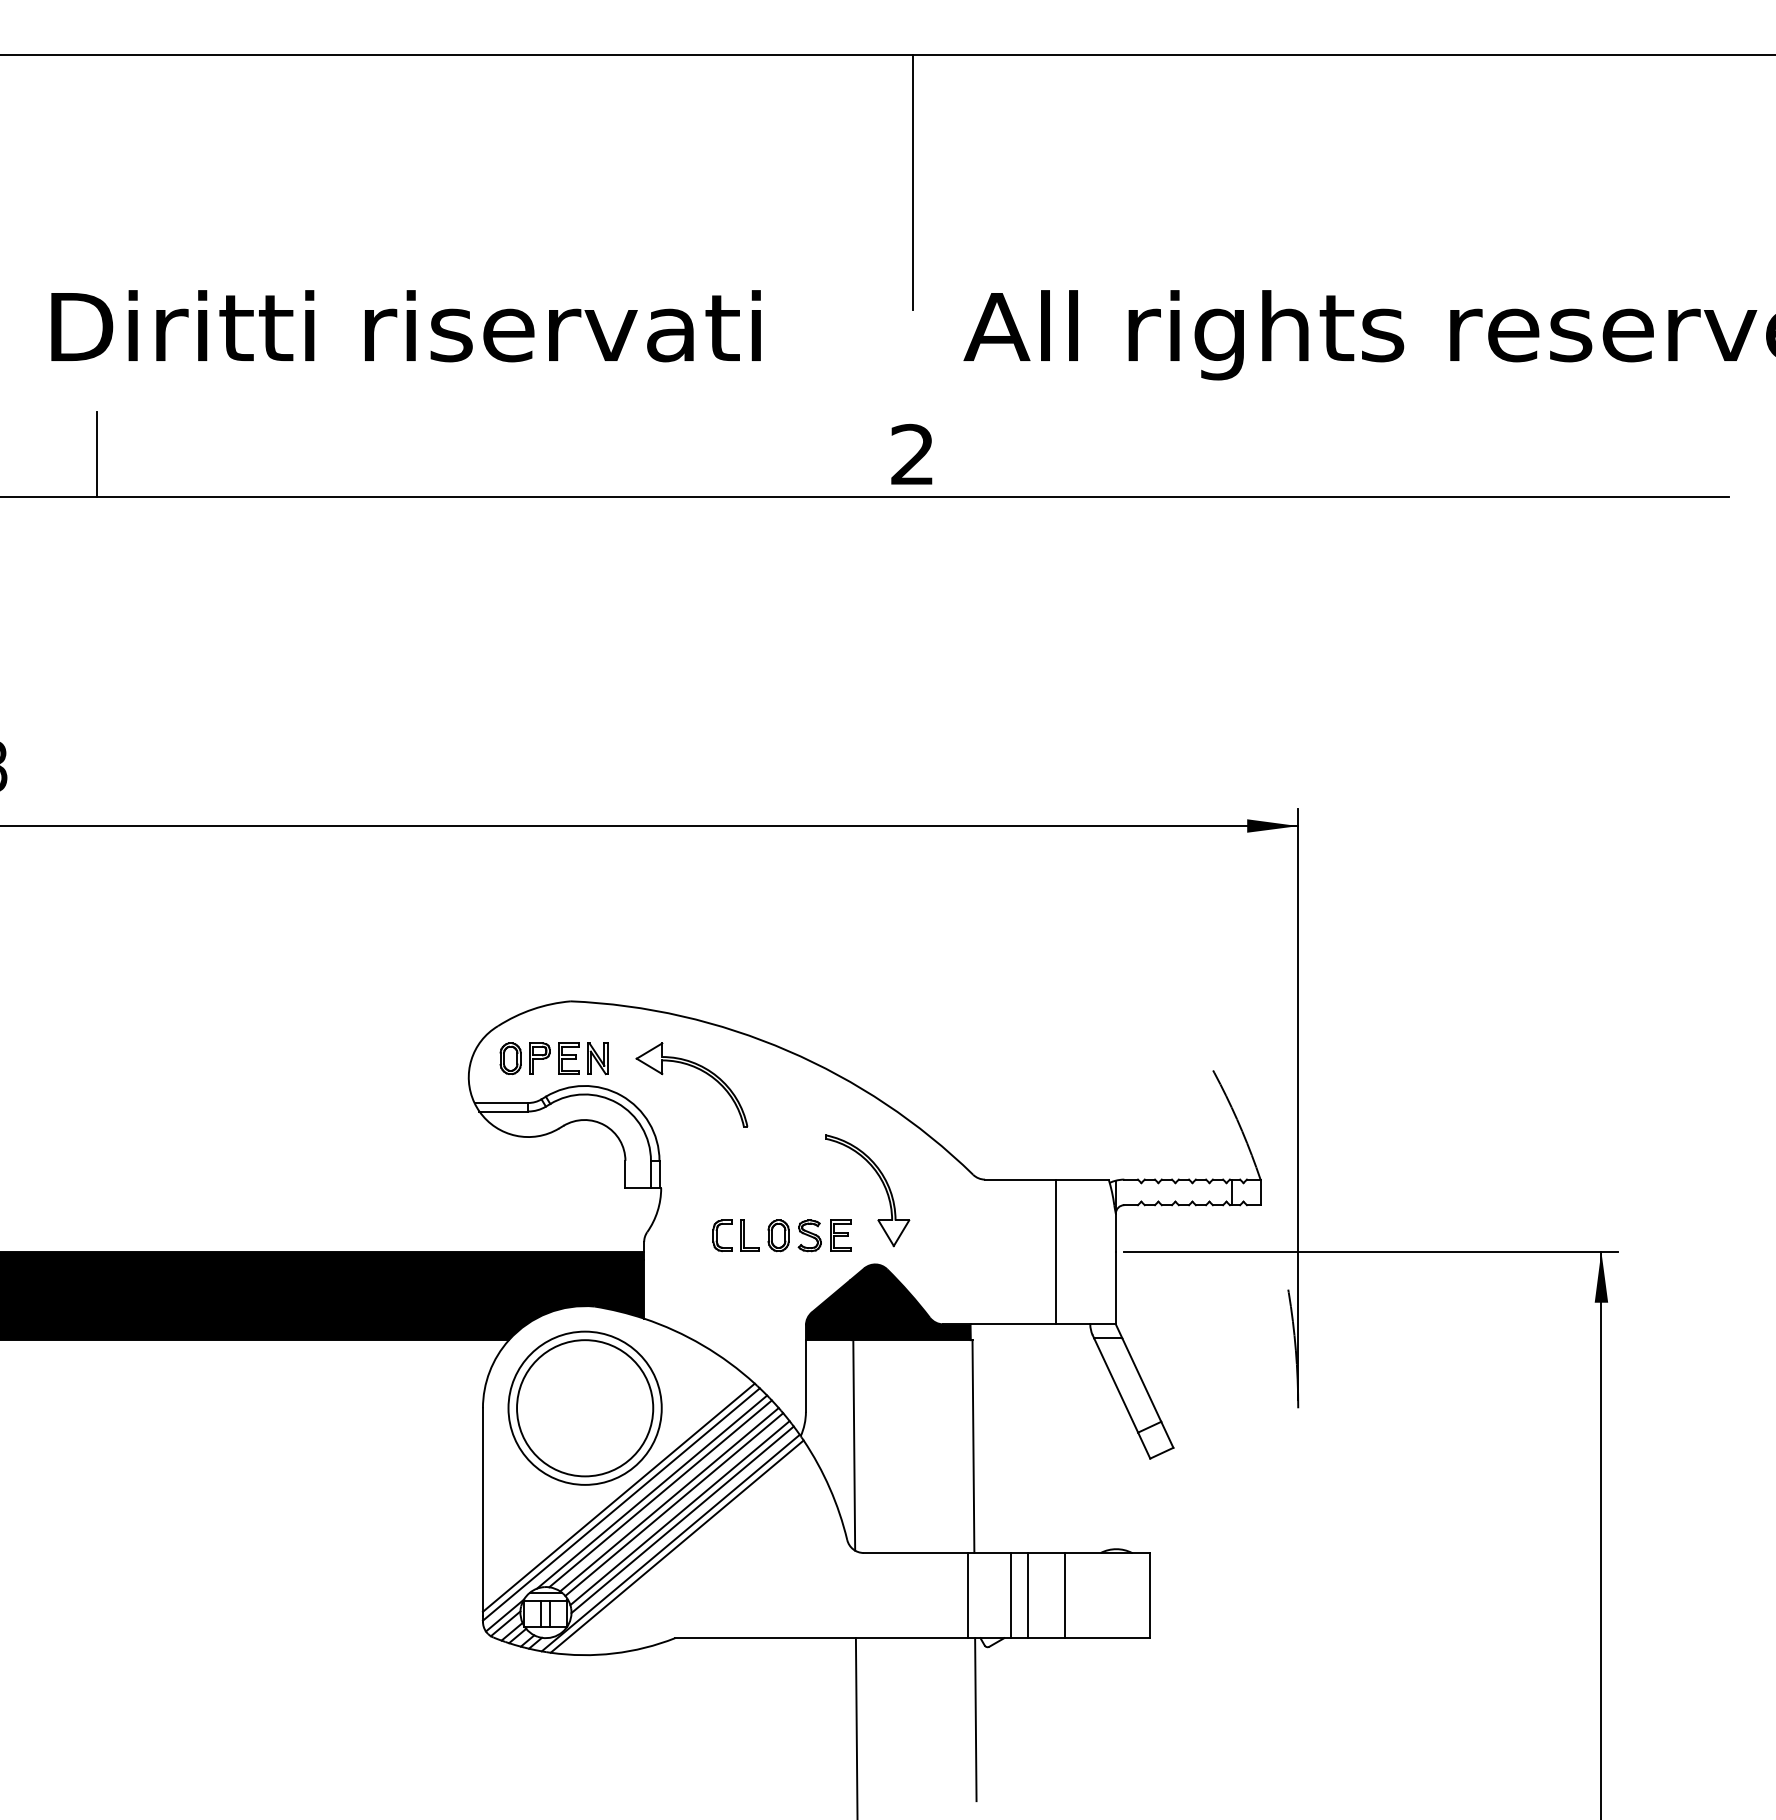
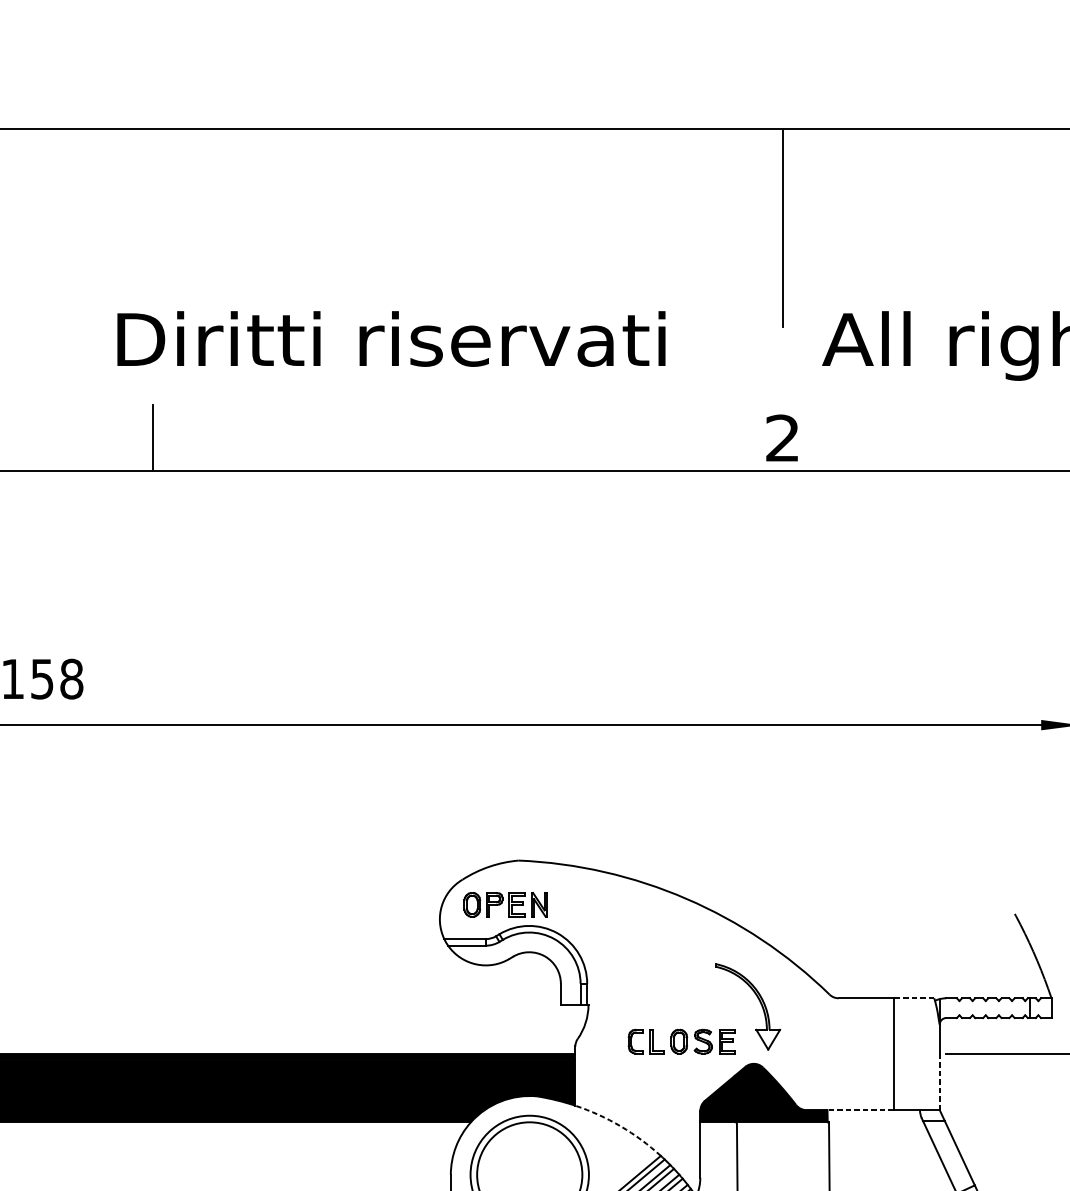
part: (699, 1070) -> (618, 914), removed
line: (1082, 1179) -> (913, 998), solid -> dashed
line: (1115, 1287) -> (939, 1081), solid -> dashed
line: (1013, 1324) -> (860, 1110), solid -> dashed
arc: (702, 1345) -> (620, 1126), solid -> dashed

